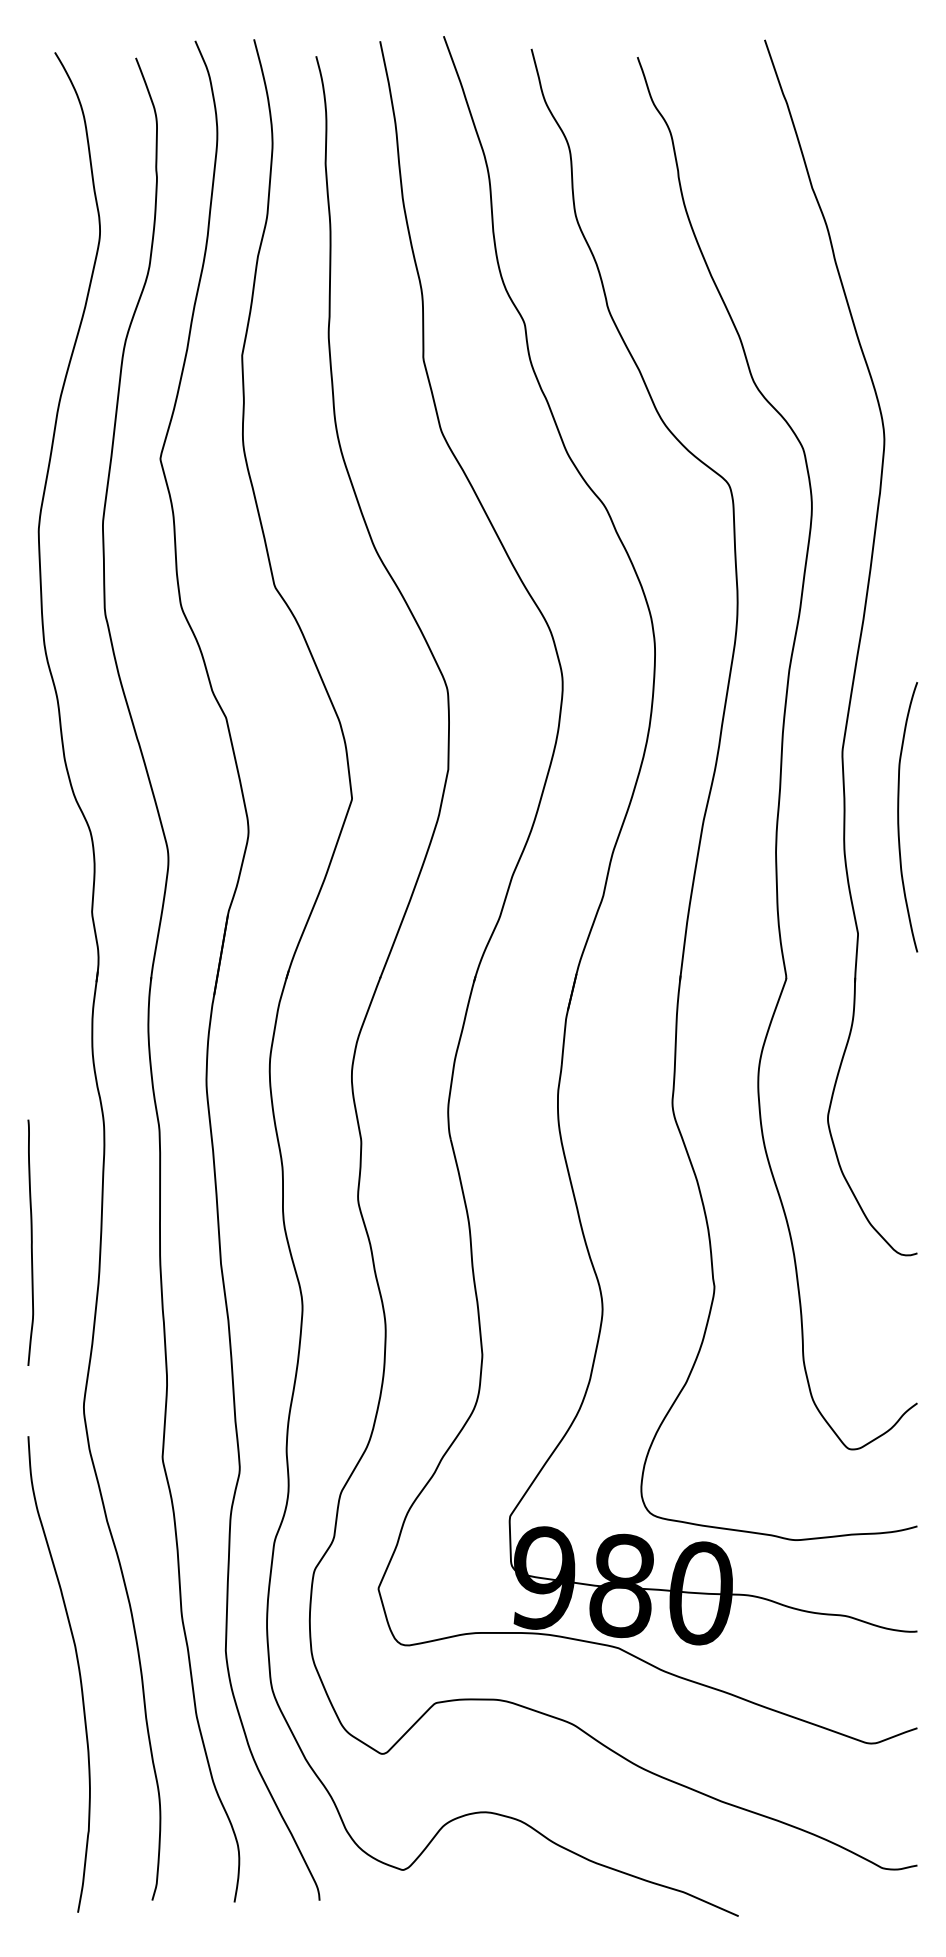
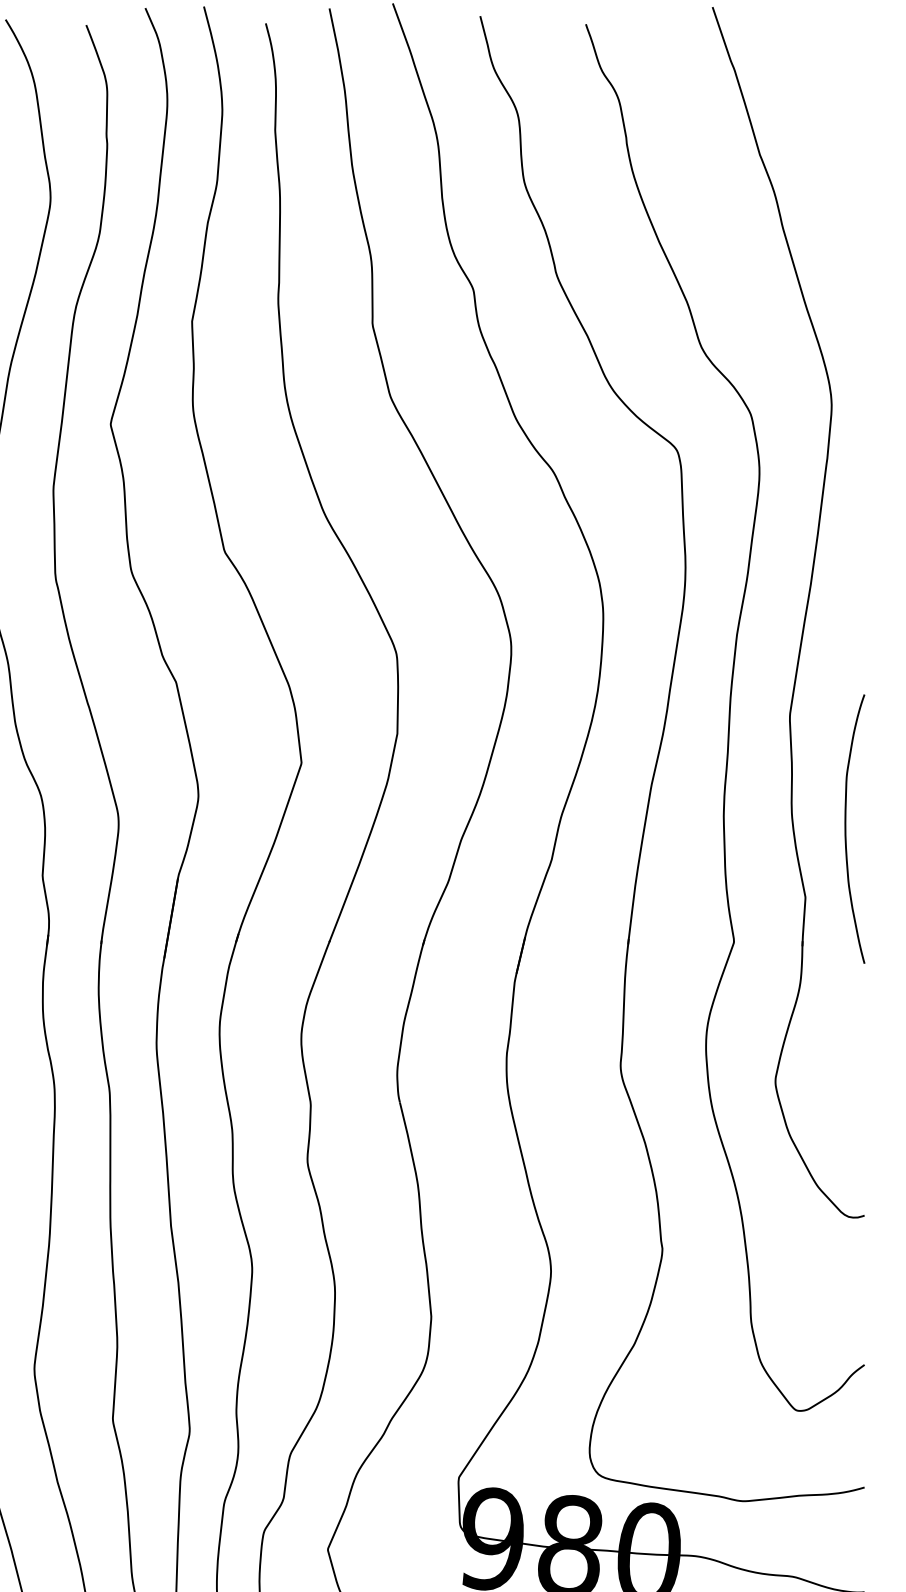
curve: (899, 817) -> (846, 829), moved

